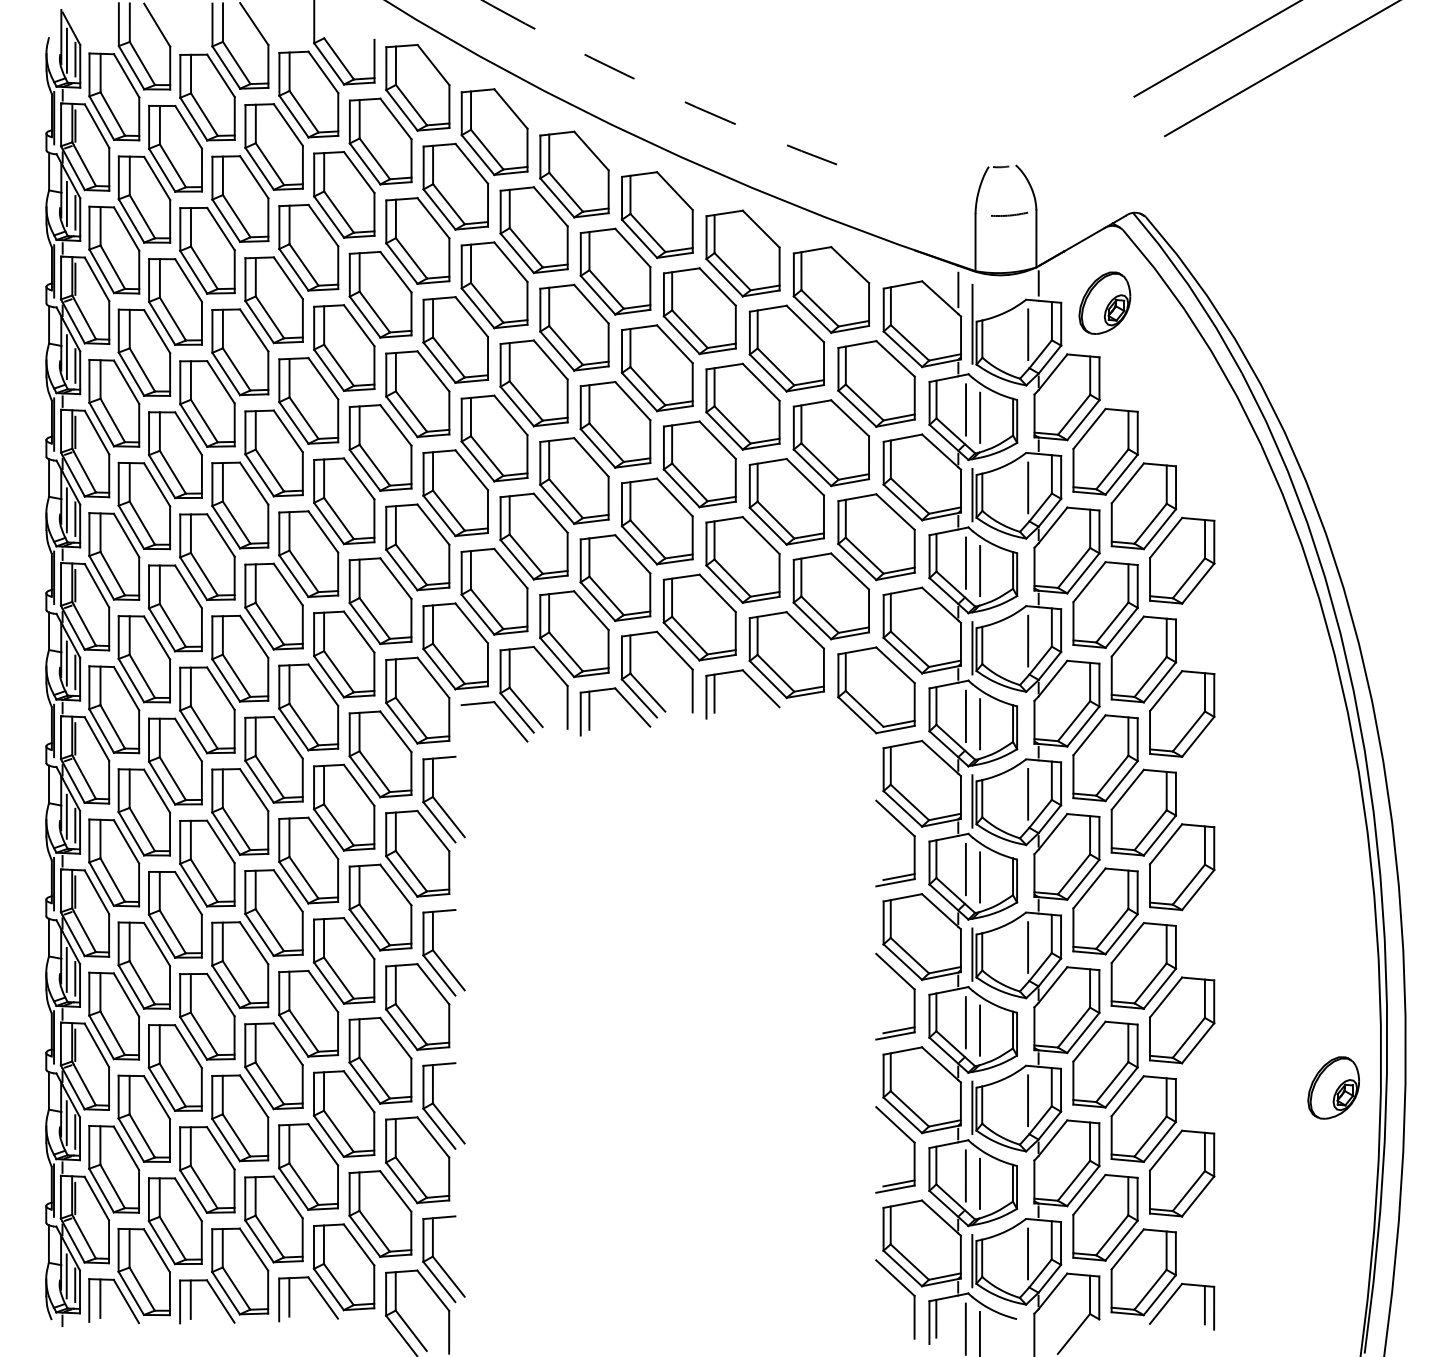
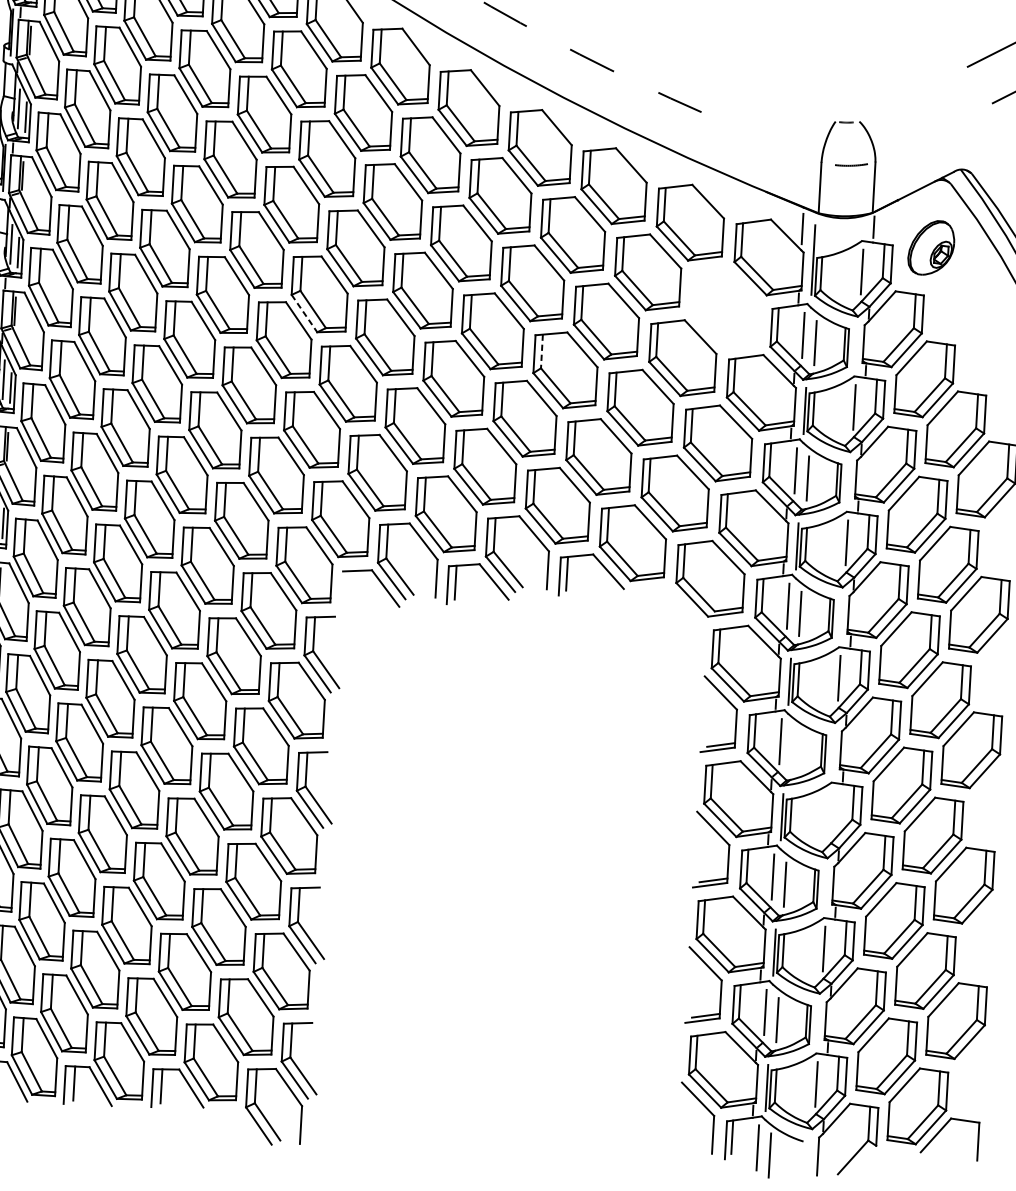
part: (876, 383) -> (725, 307), removed
line: (401, 416) -> (304, 313), solid -> dashed
line: (672, 445) -> (542, 352), solid -> dashed
line: (980, 877) -> (793, 749), removed
line: (1028, 947) -> (832, 813), removed
line: (1204, 1305) -> (969, 1138), removed

